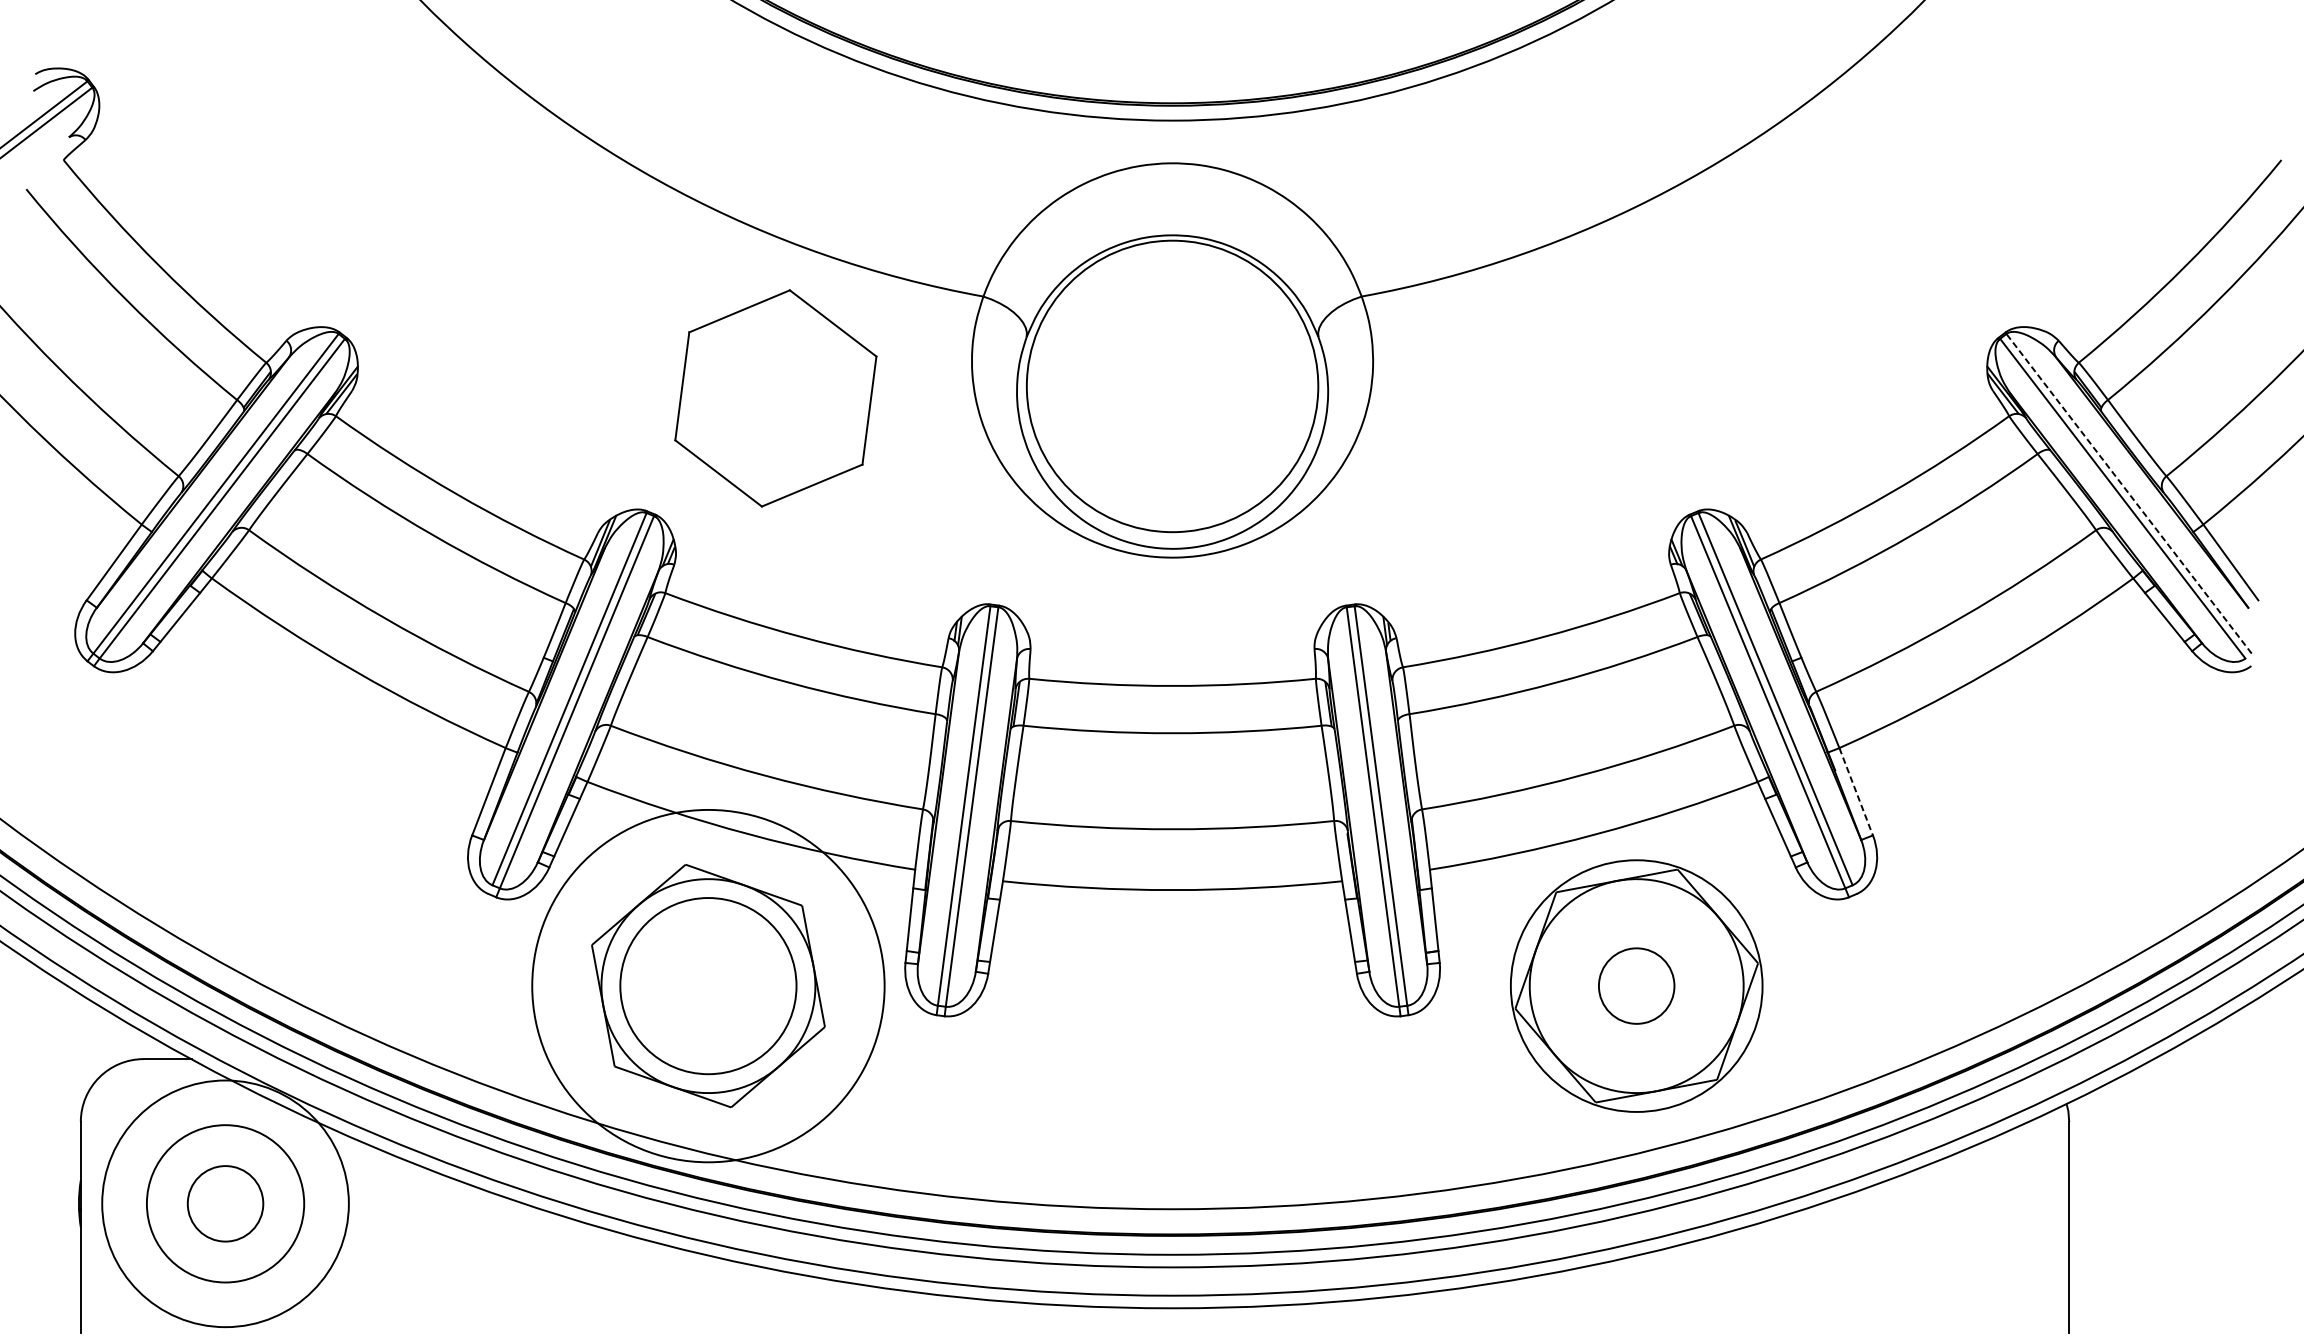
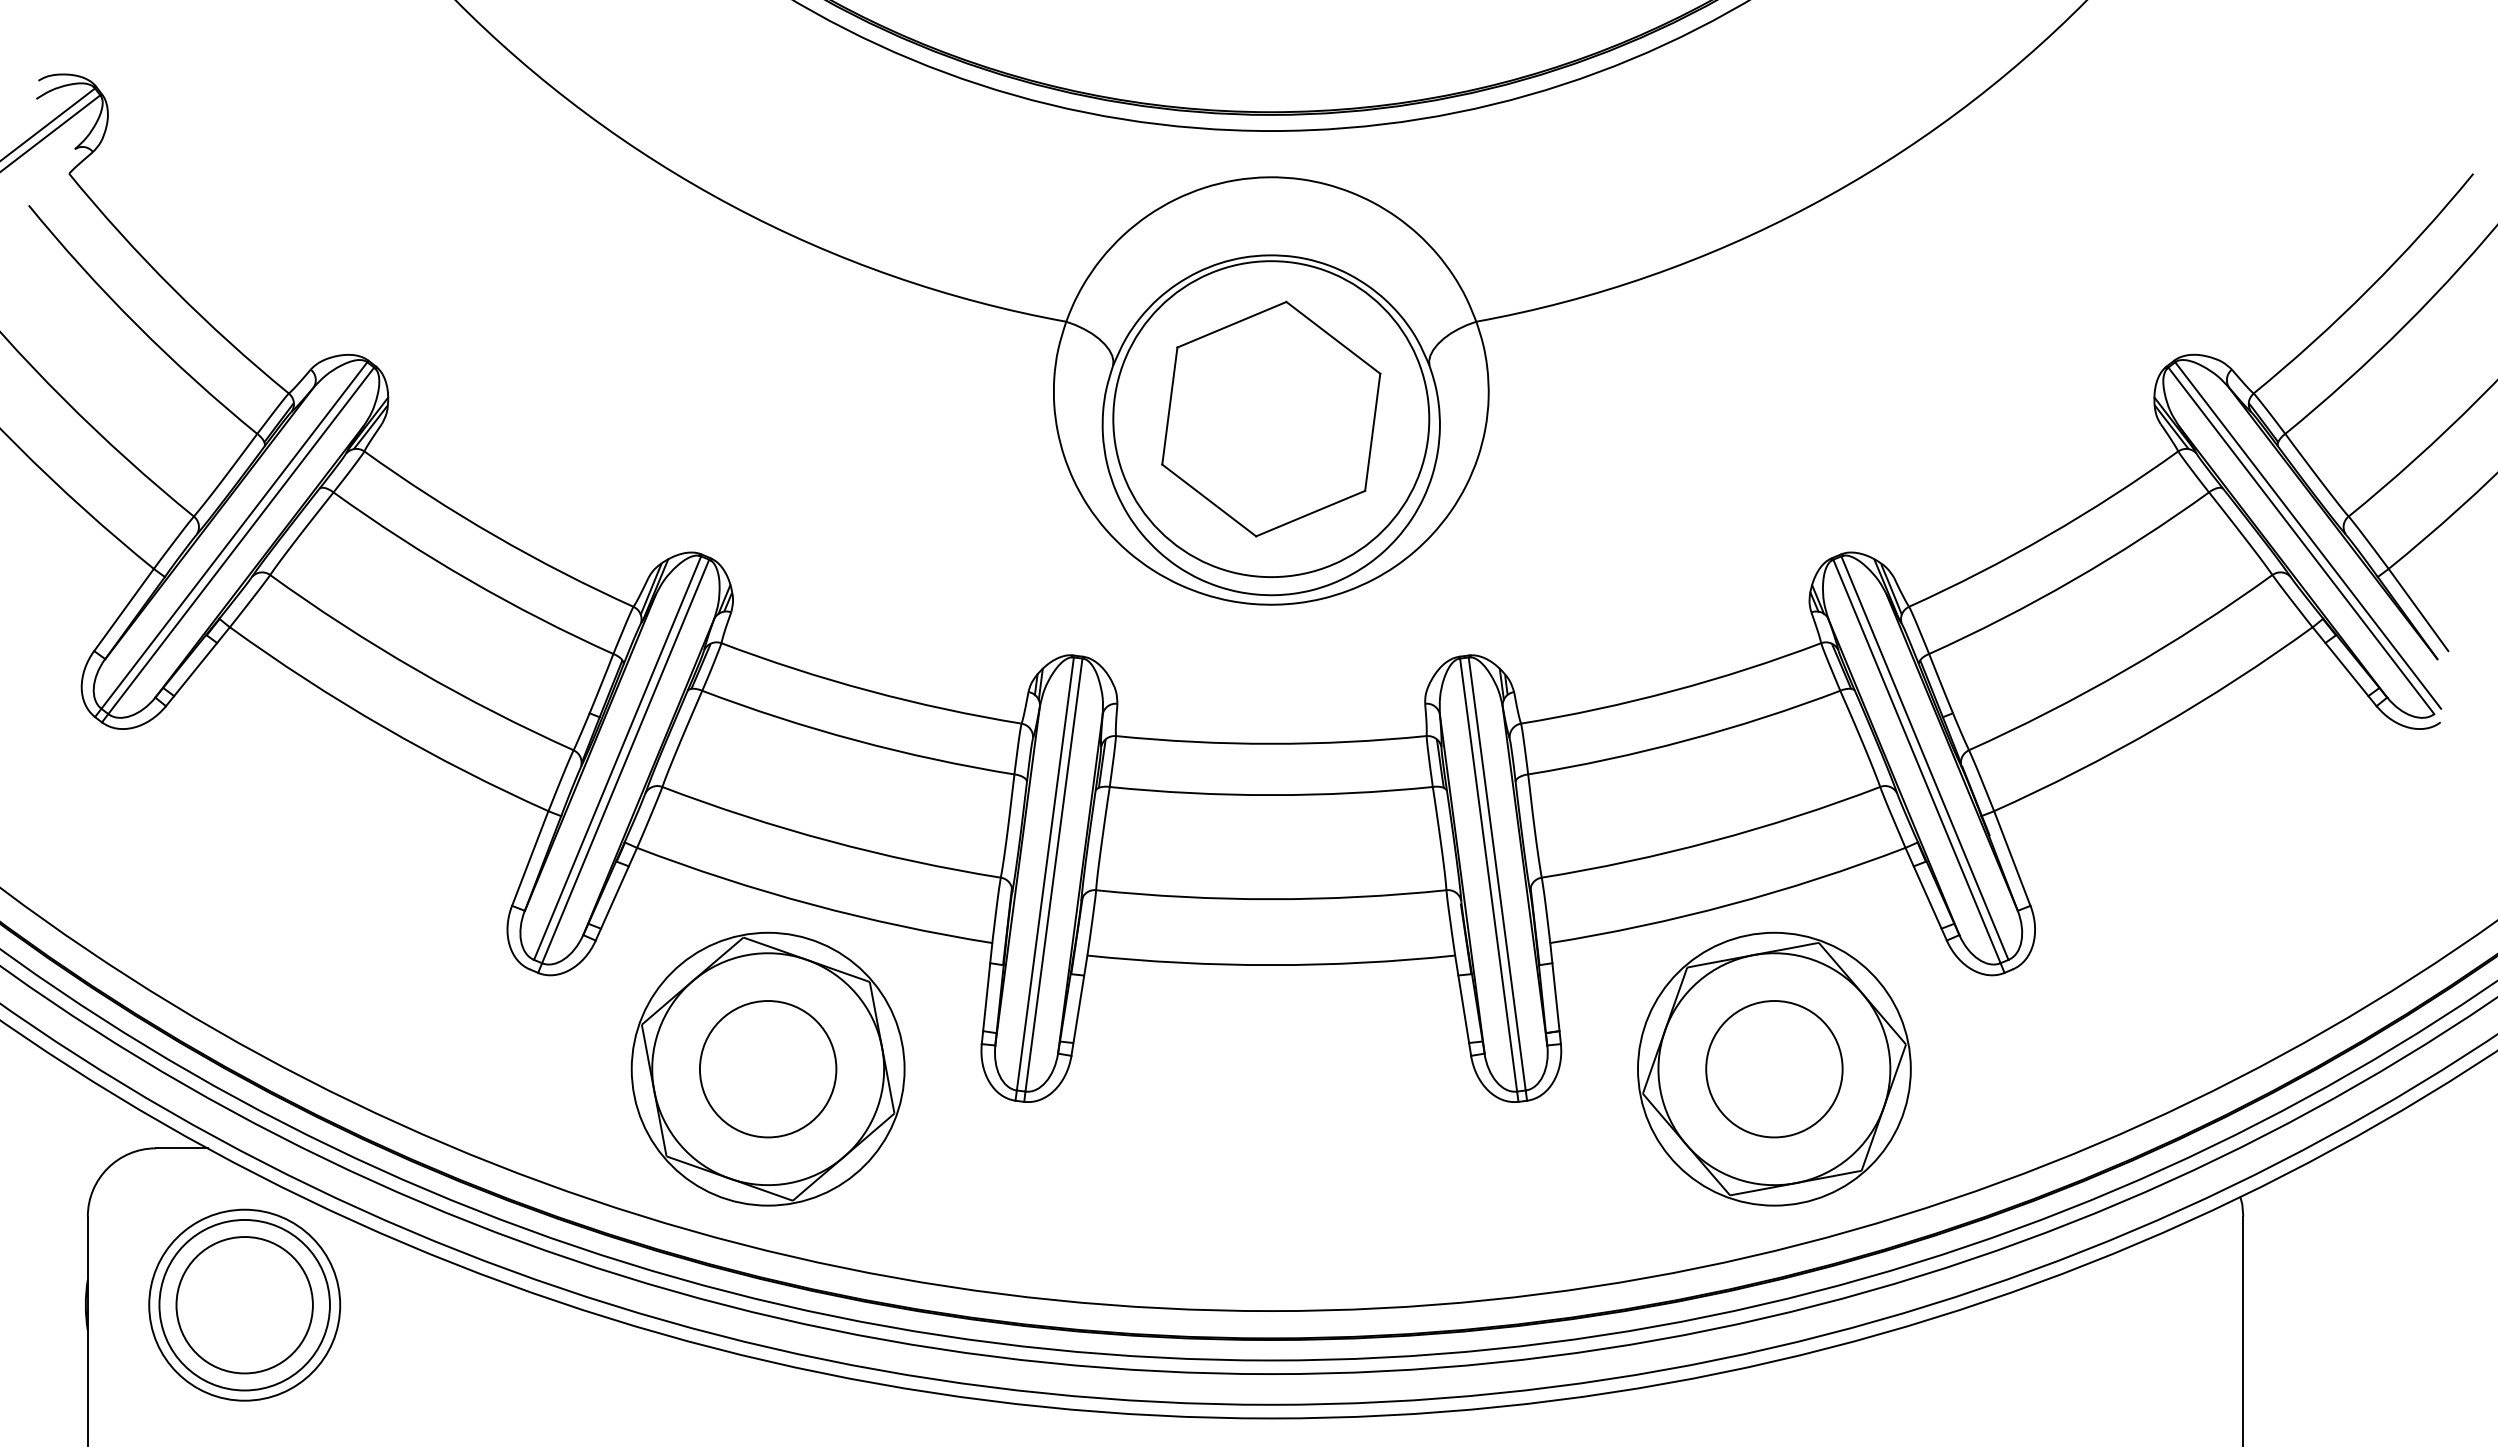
part: (776, 397) -> (1271, 418), moved
line: (2128, 493) -> (2307, 535), dashed -> solid
line: (1856, 791) -> (2012, 858), dashed -> solid
circle: (707, 985) -> (767, 1068), size x0.71
circle: (707, 986) -> (767, 1069), size x0.71
circle: (1636, 986) -> (1774, 1069), size x1.67
circle: (225, 1203) -> (244, 1304), size x0.71
circle: (225, 1204) -> (244, 1305), size x1.67

